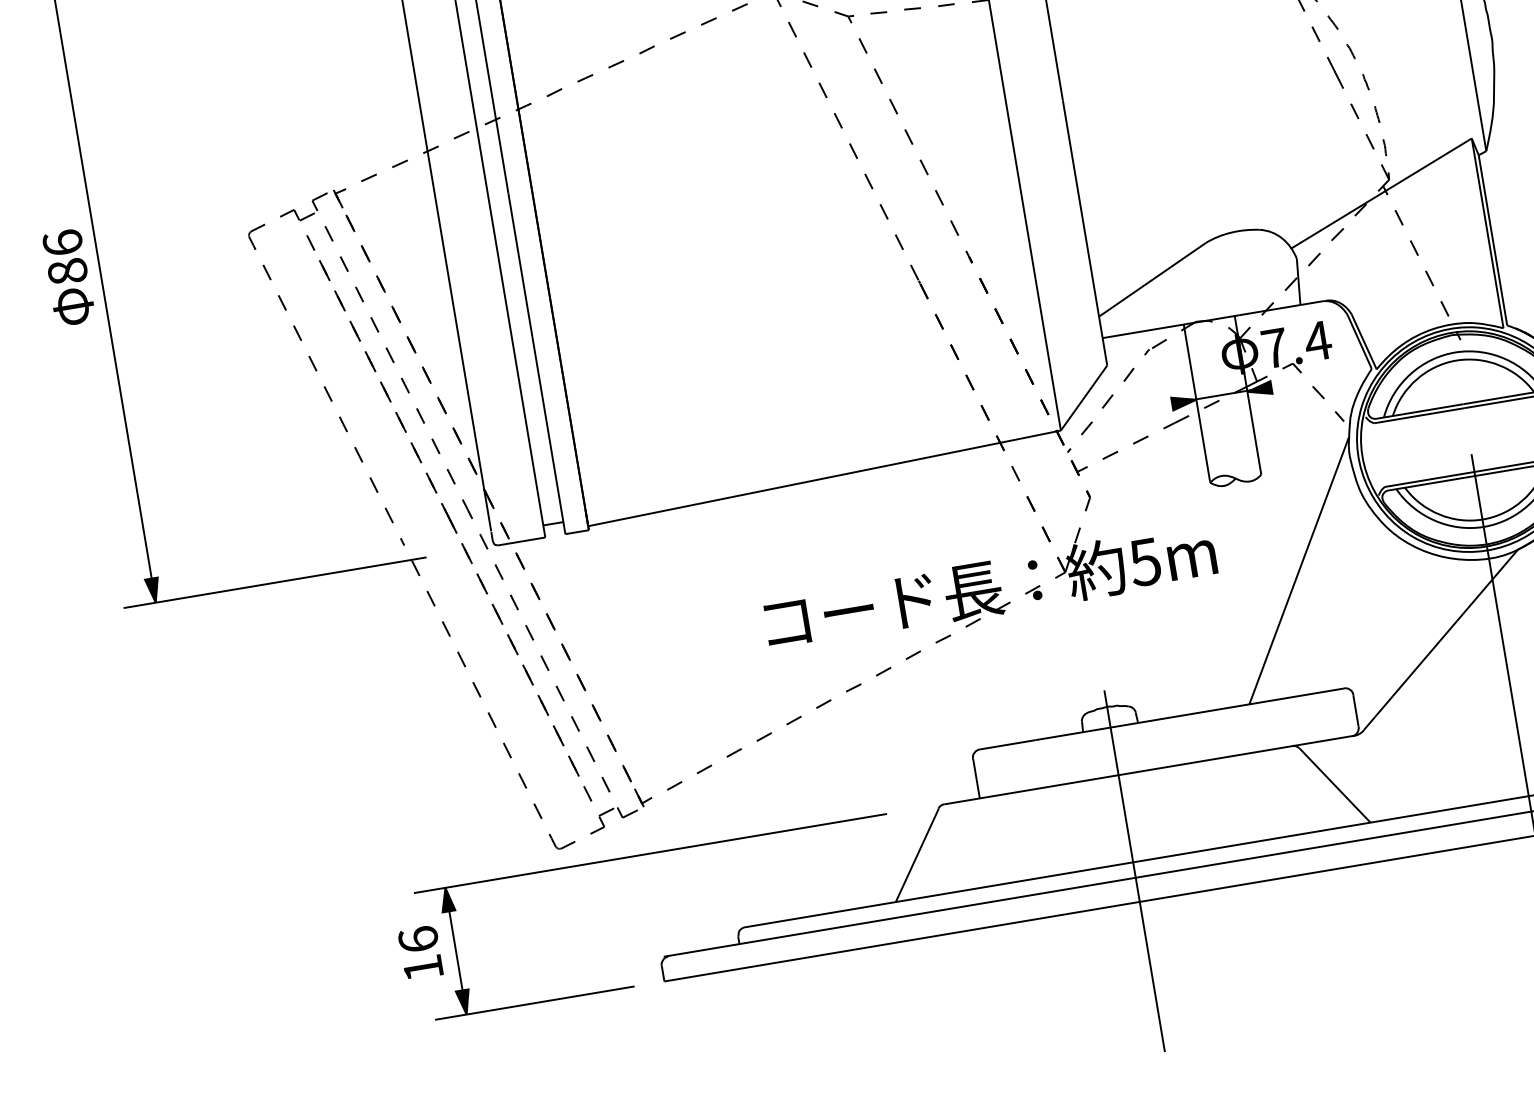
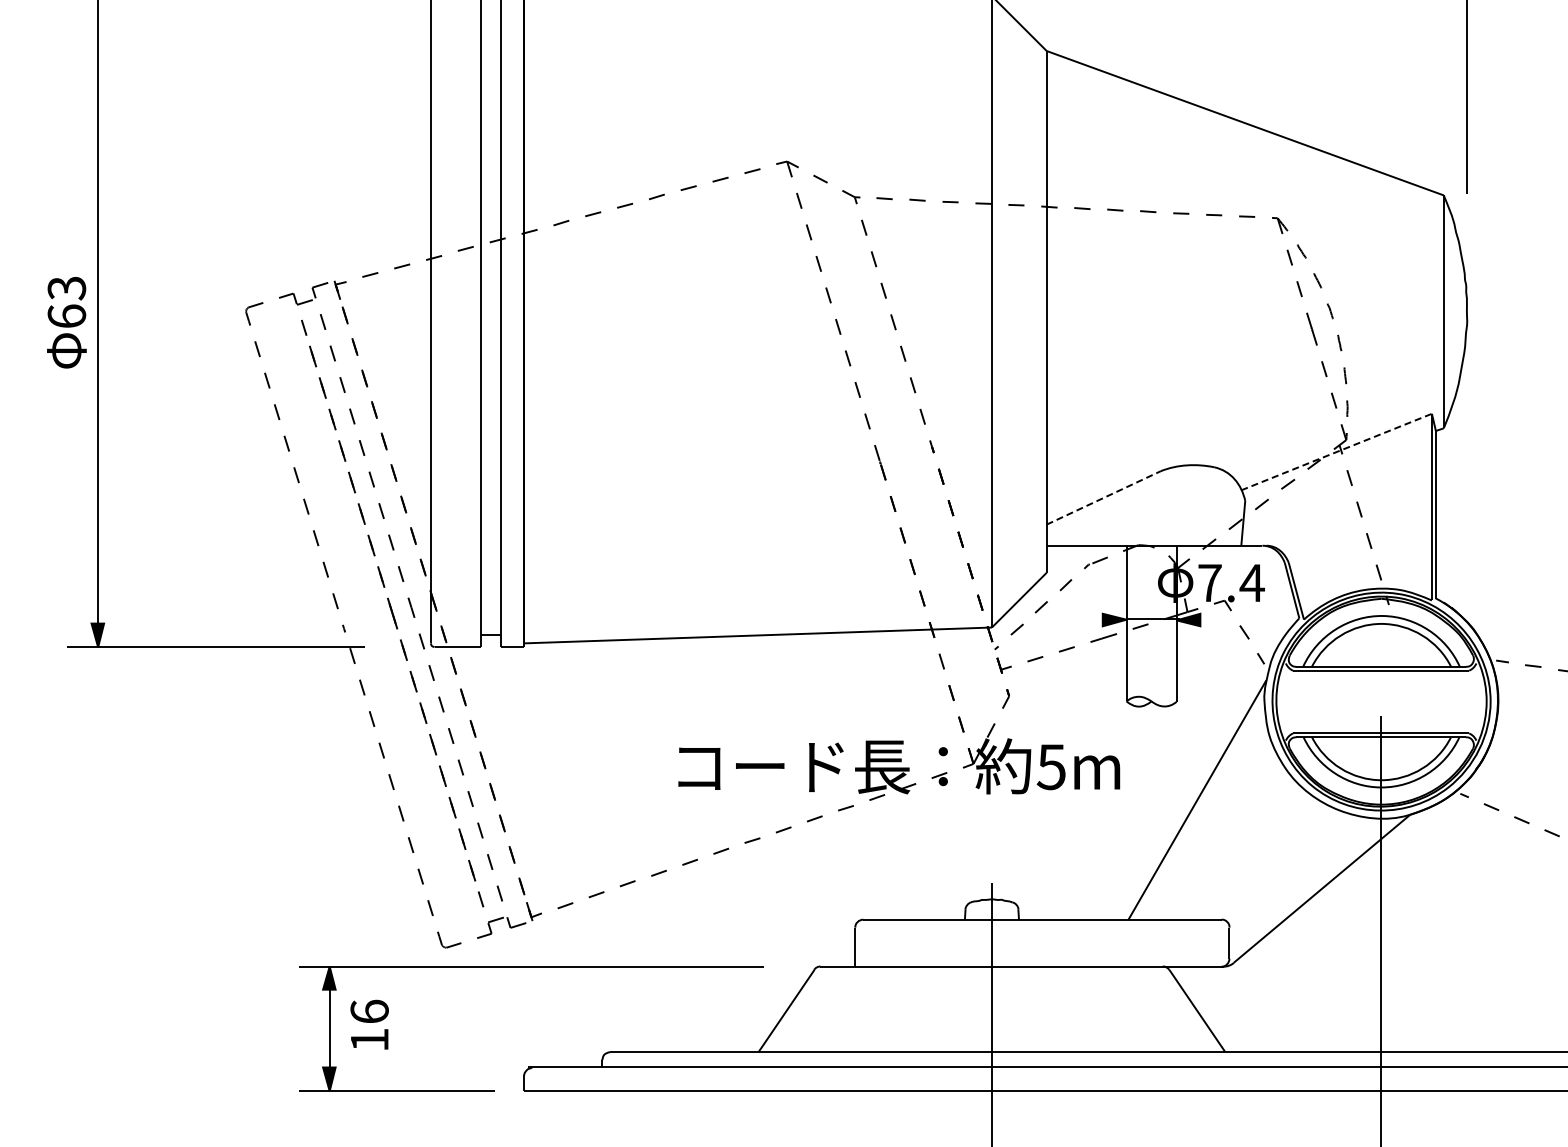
line: (1381, 194) -> (1336, 452), solid -> dashed
text: (64, 257) -> (66, 302), 86 -> 63
line: (1153, 279) -> (1104, 497), solid -> dashed
text: (420, 952) -> (369, 1024), moved

